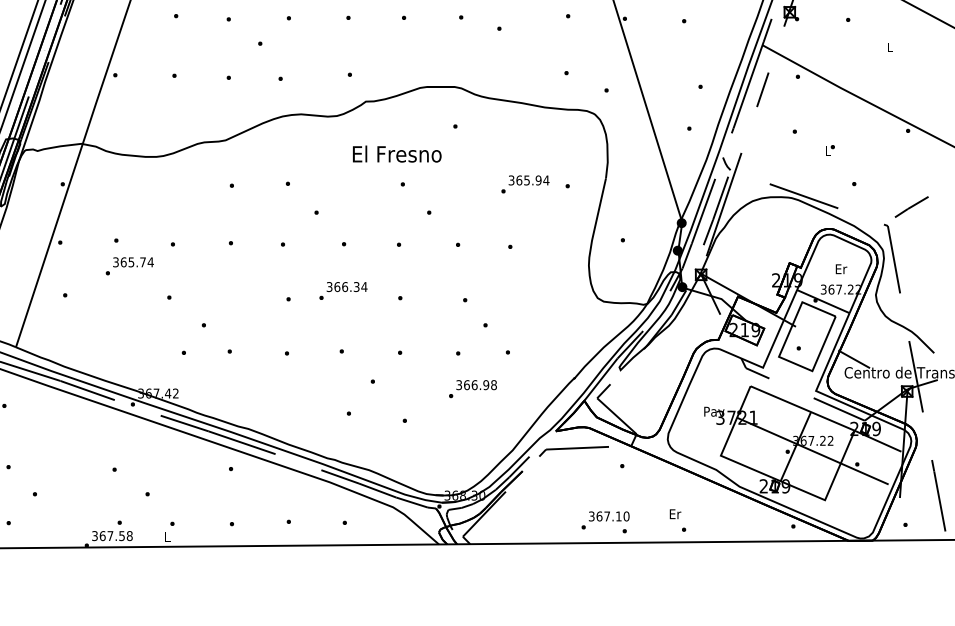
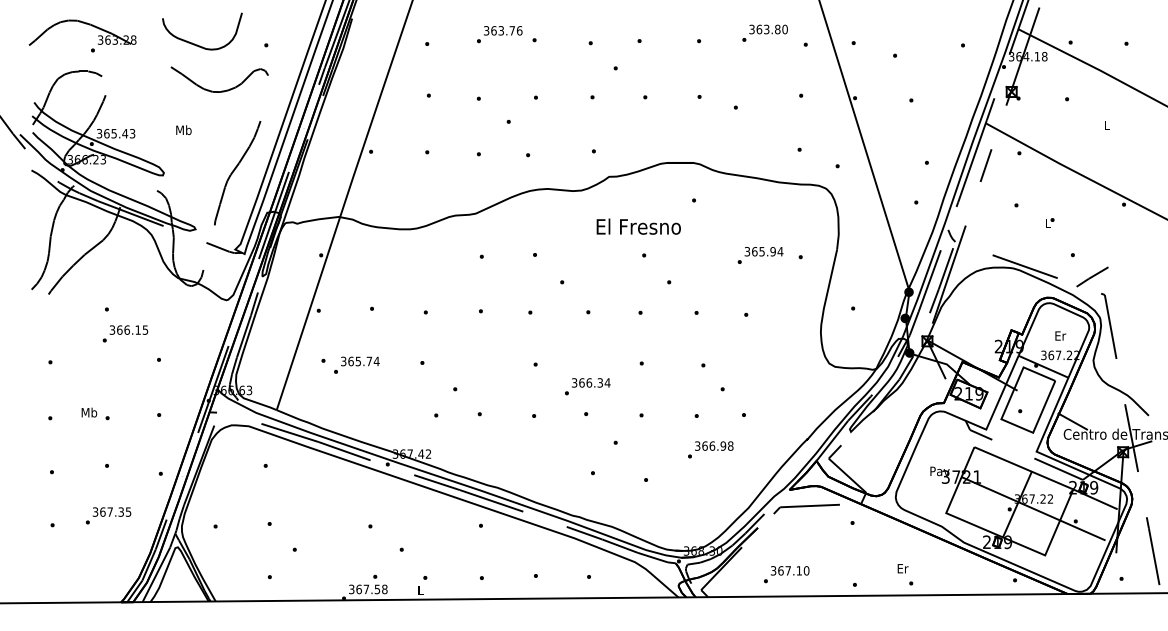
line: (911, 206) -> (1092, 276), moved
text: (129, 265) -> (356, 364), moved
text: (343, 290) -> (587, 386), moved
text: (605, 520) -> (786, 574), moved

